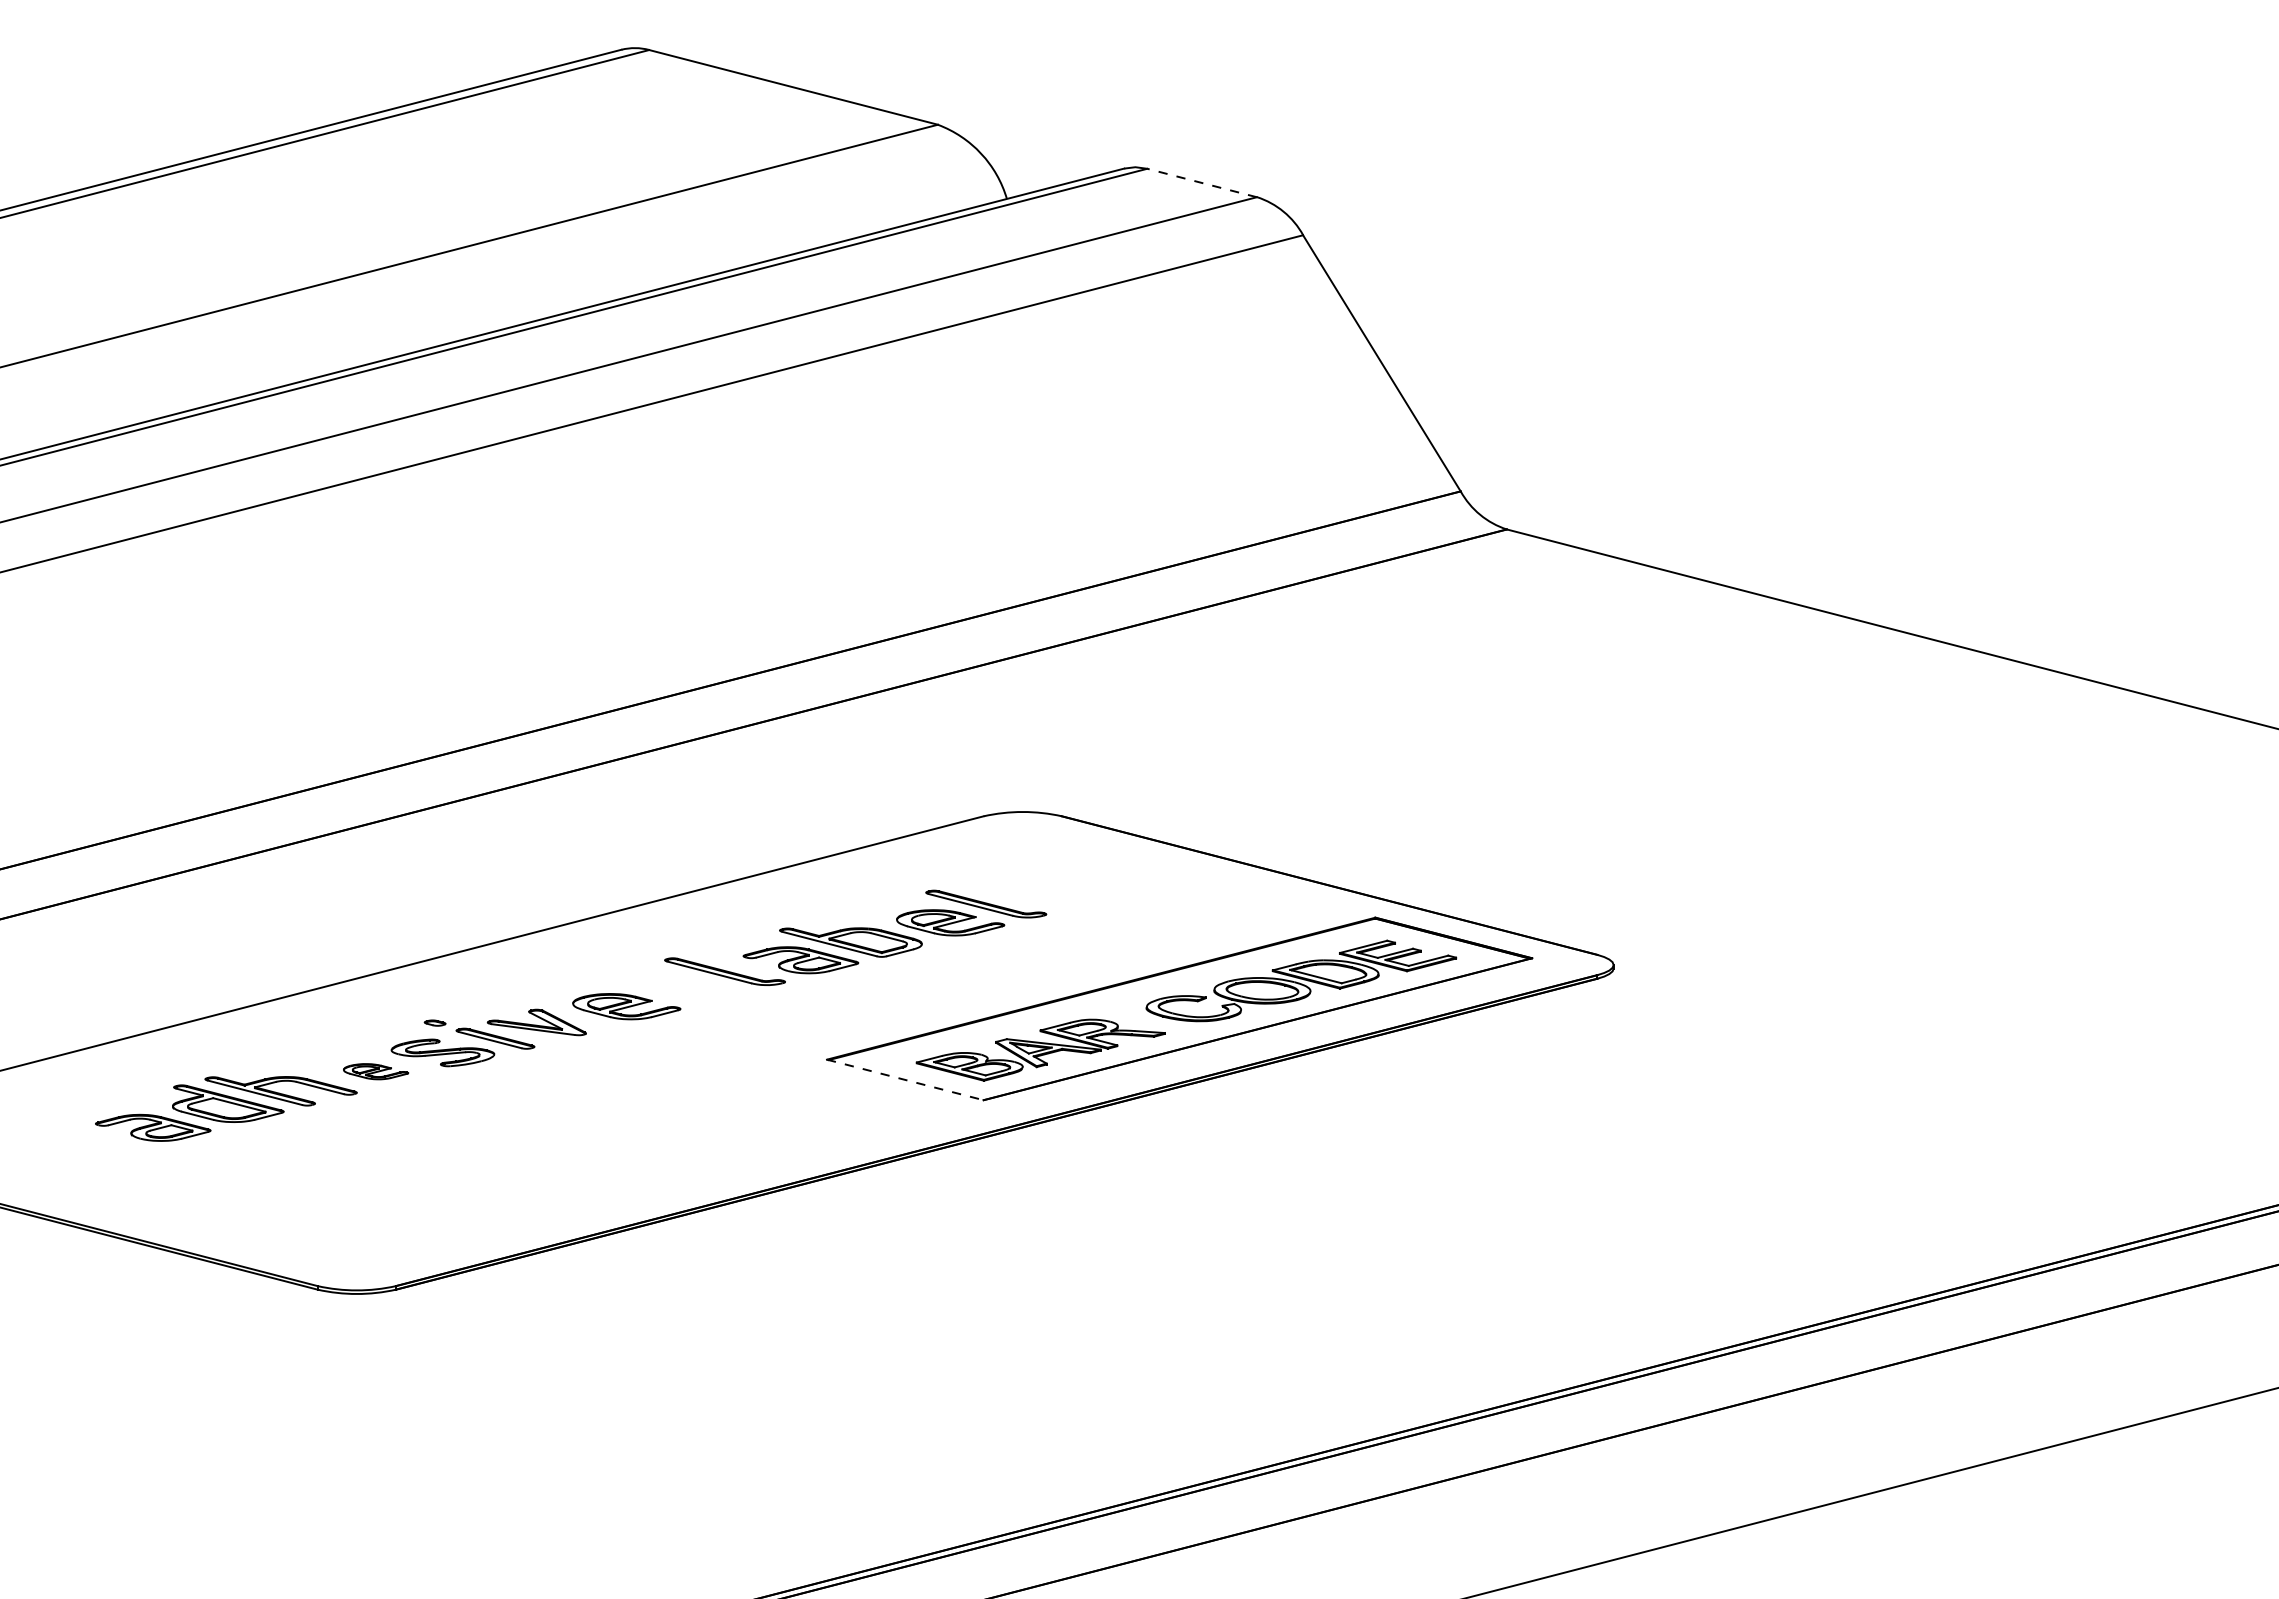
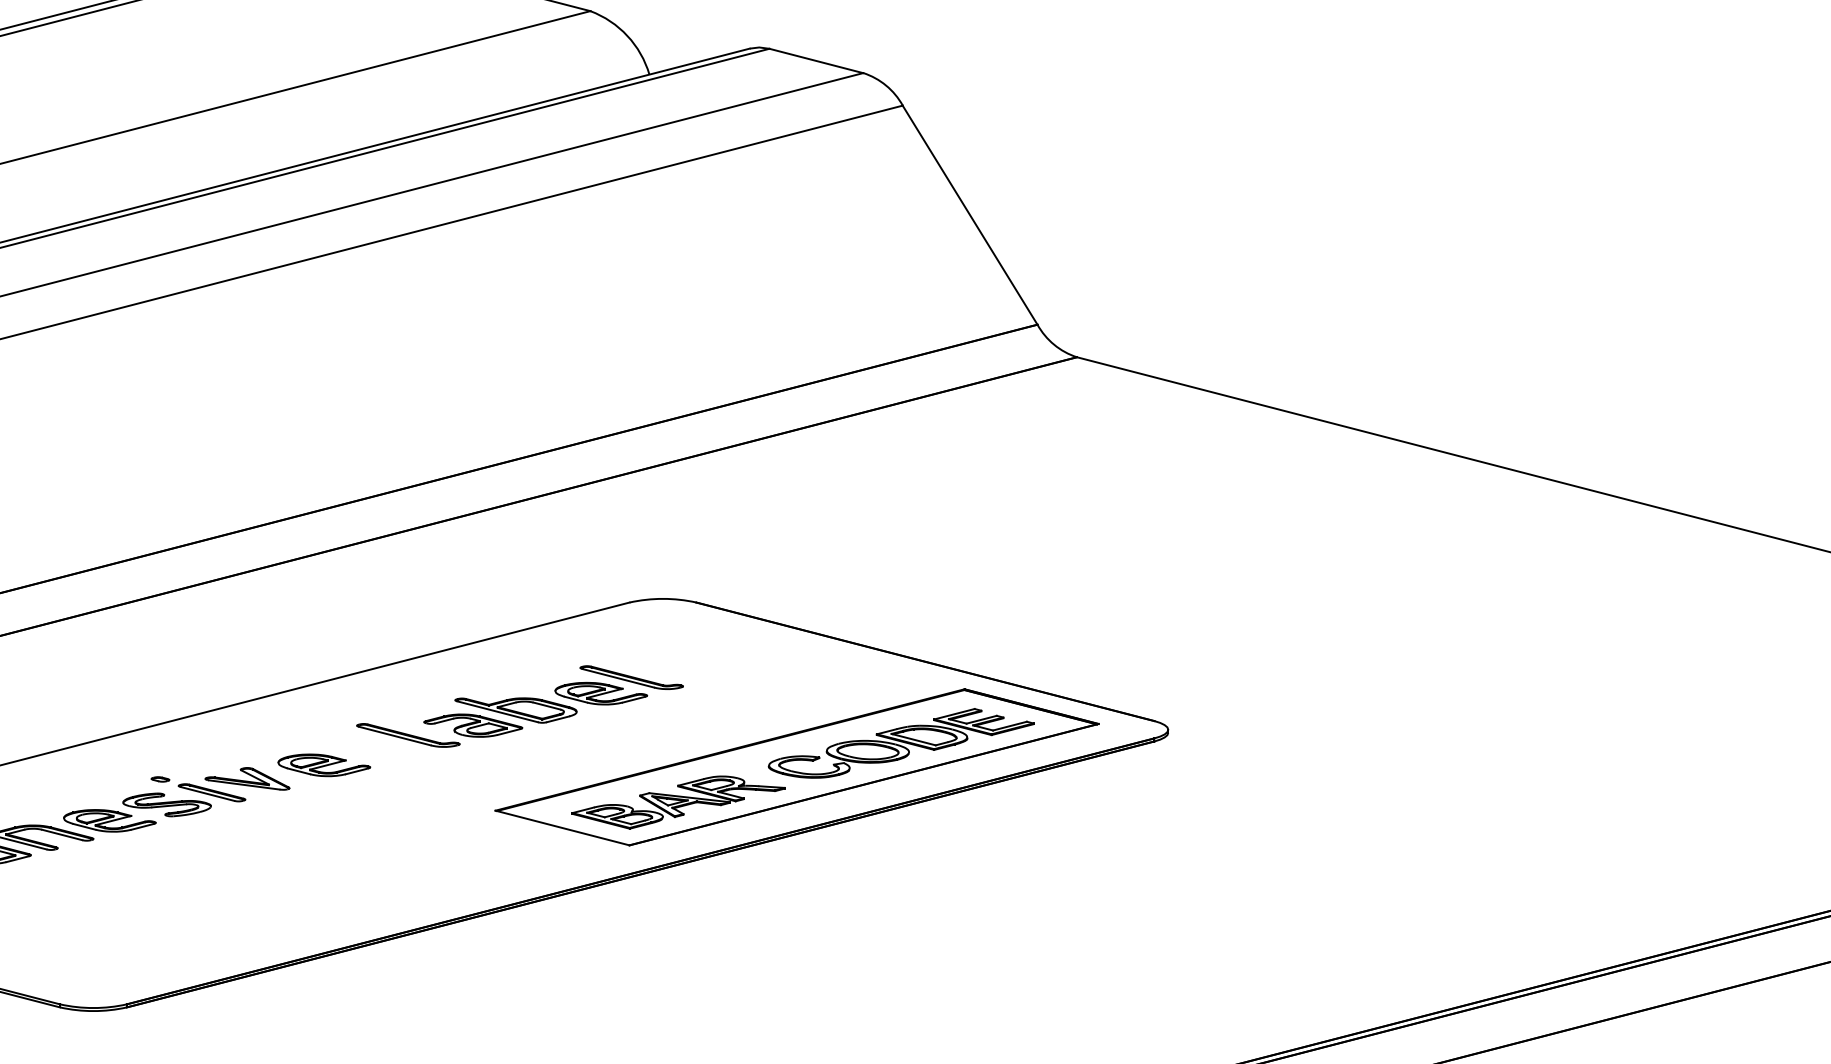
line: (1202, 183) -> (816, 61), dashed -> solid
part: (375, 1071) -> (109, 820), size x1.67
line: (905, 1079) -> (562, 827), dashed -> solid

